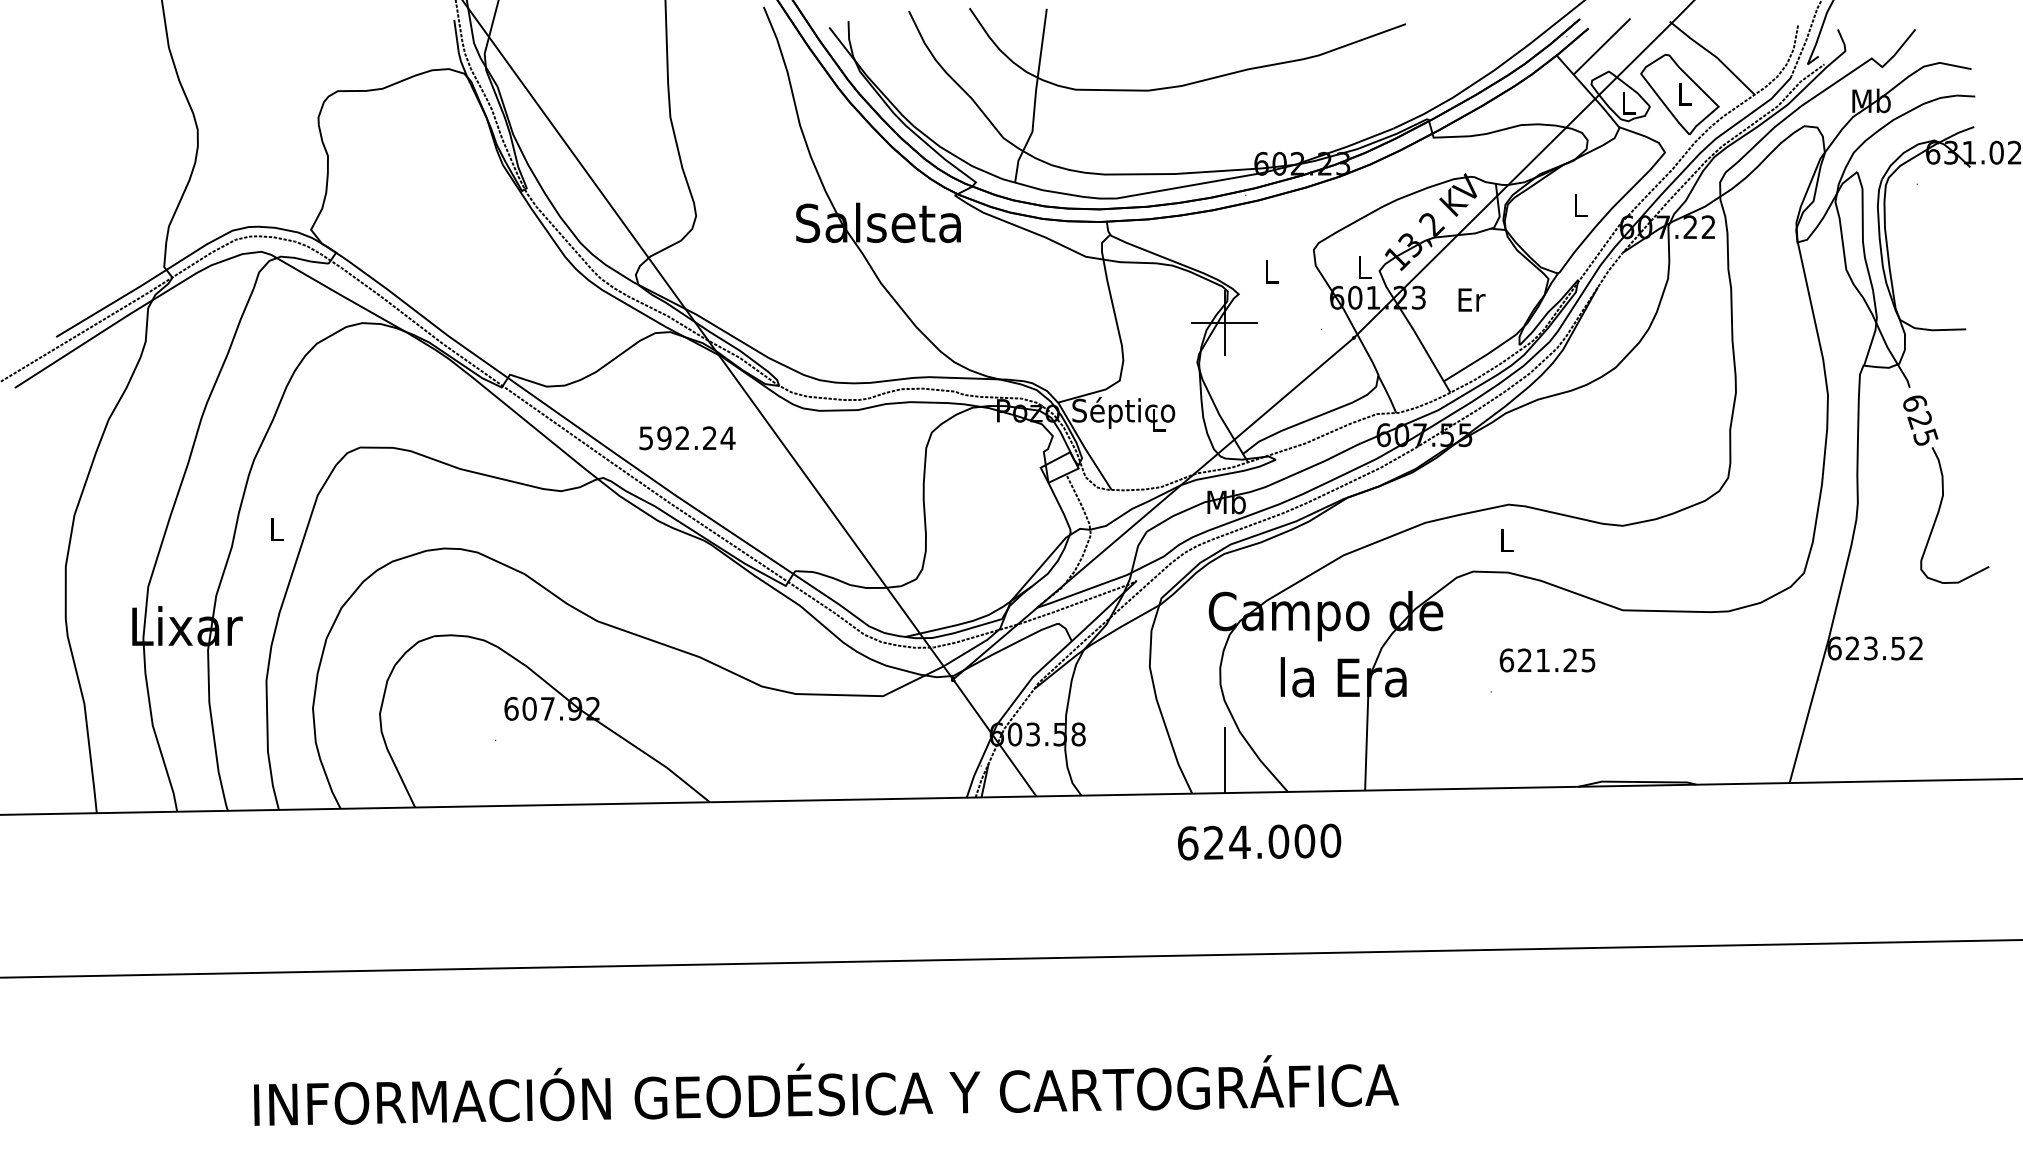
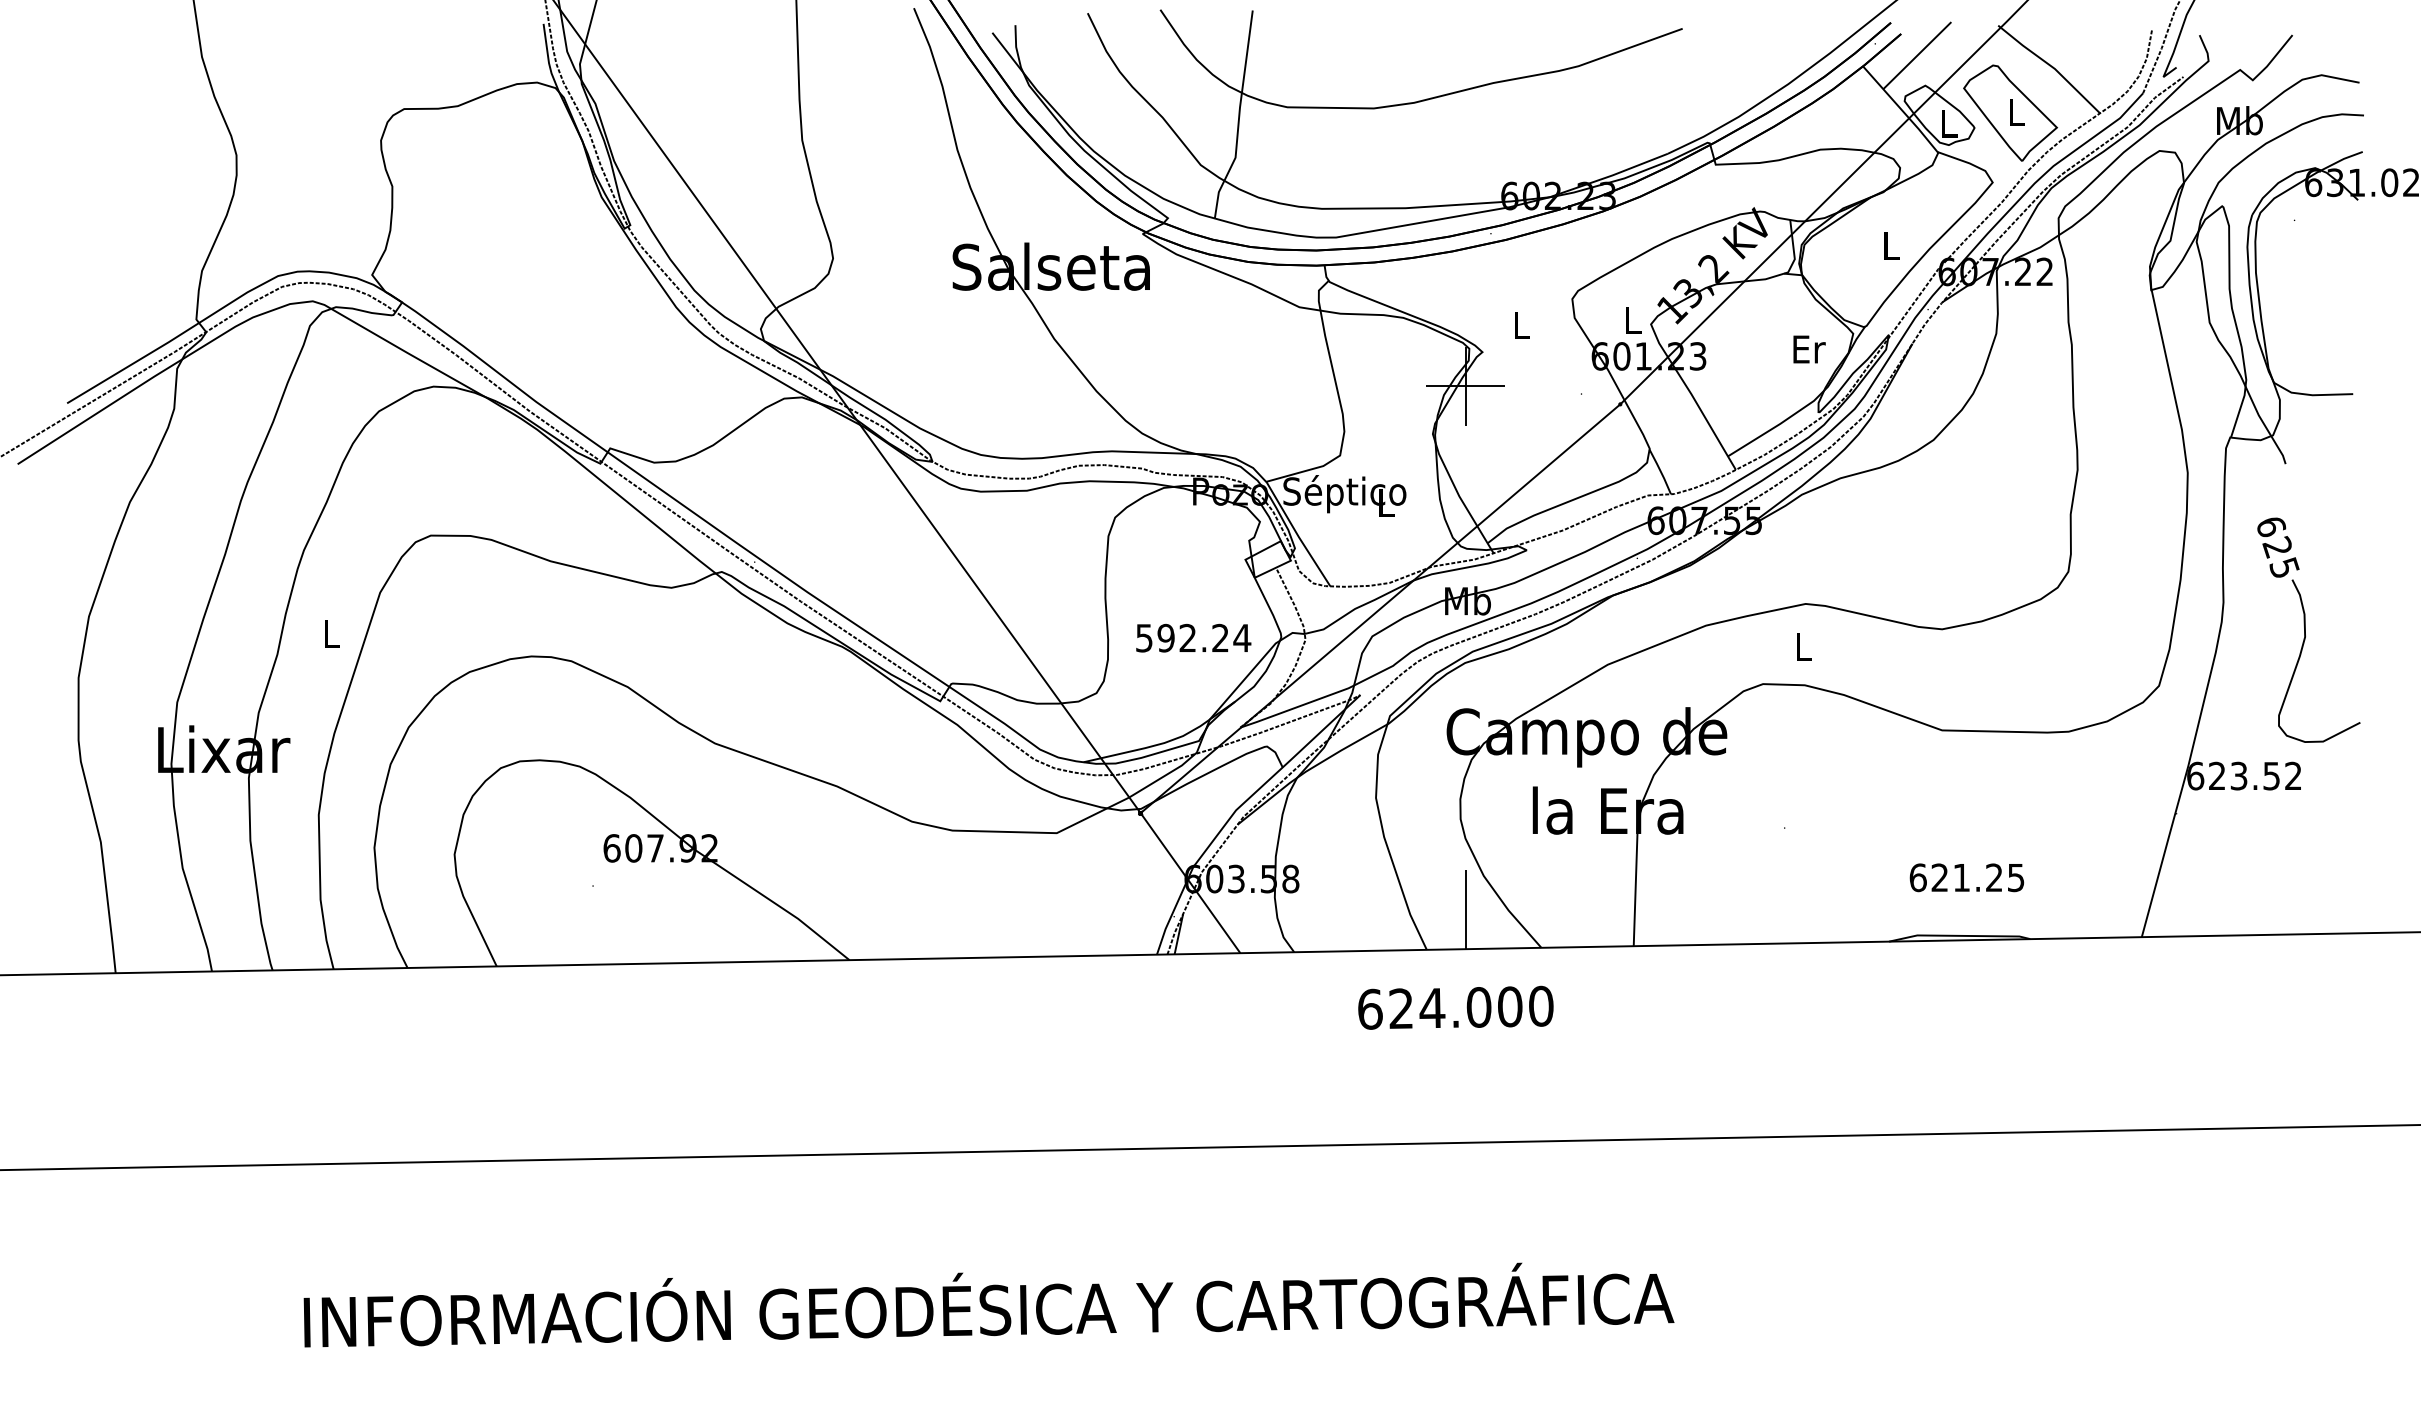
text: (1471, 299) -> (1808, 348), moved
text: (687, 438) -> (1193, 638), moved
part: (1946, 489) -> (2309, 630), moved
text: (1547, 660) -> (1966, 877), moved
text: (1259, 841) -> (1455, 1007), moved

